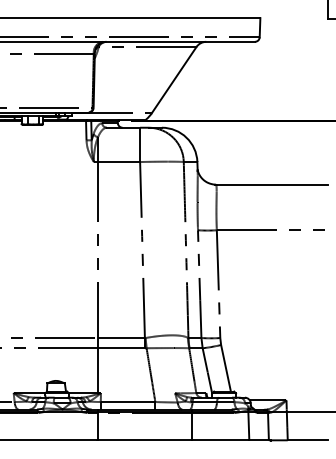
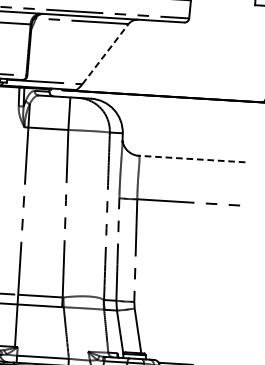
line: (174, 80) -> (105, 54), solid -> dashed
line: (271, 184) -> (191, 158), solid -> dashed

